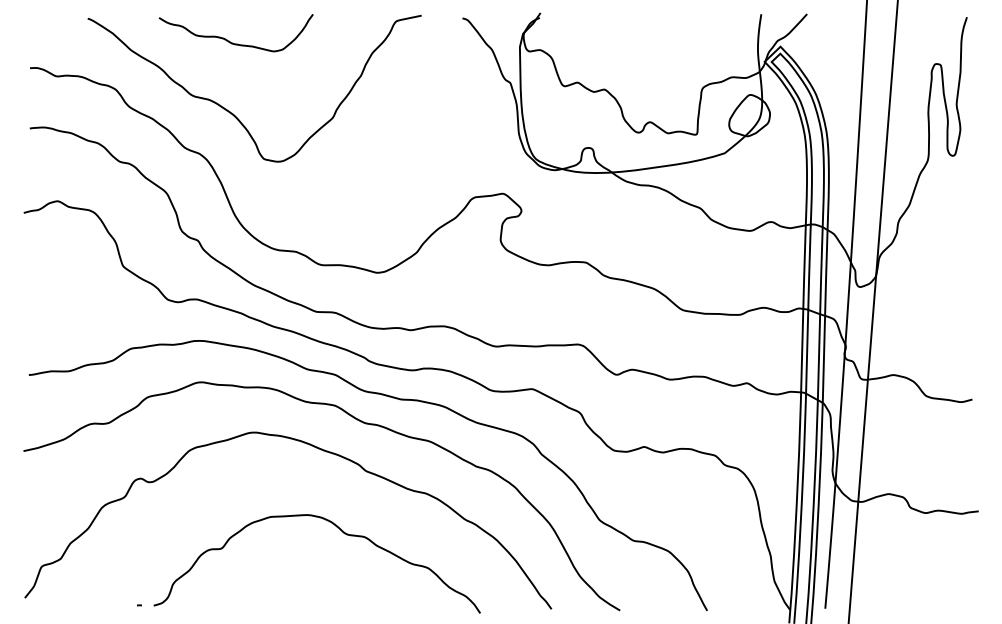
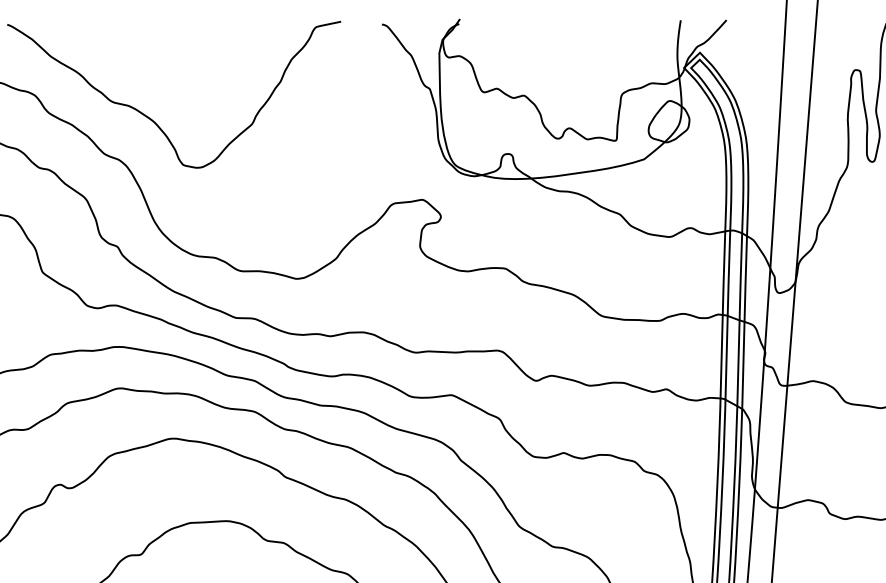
curve: (229, 40) -> (148, 46), removed

